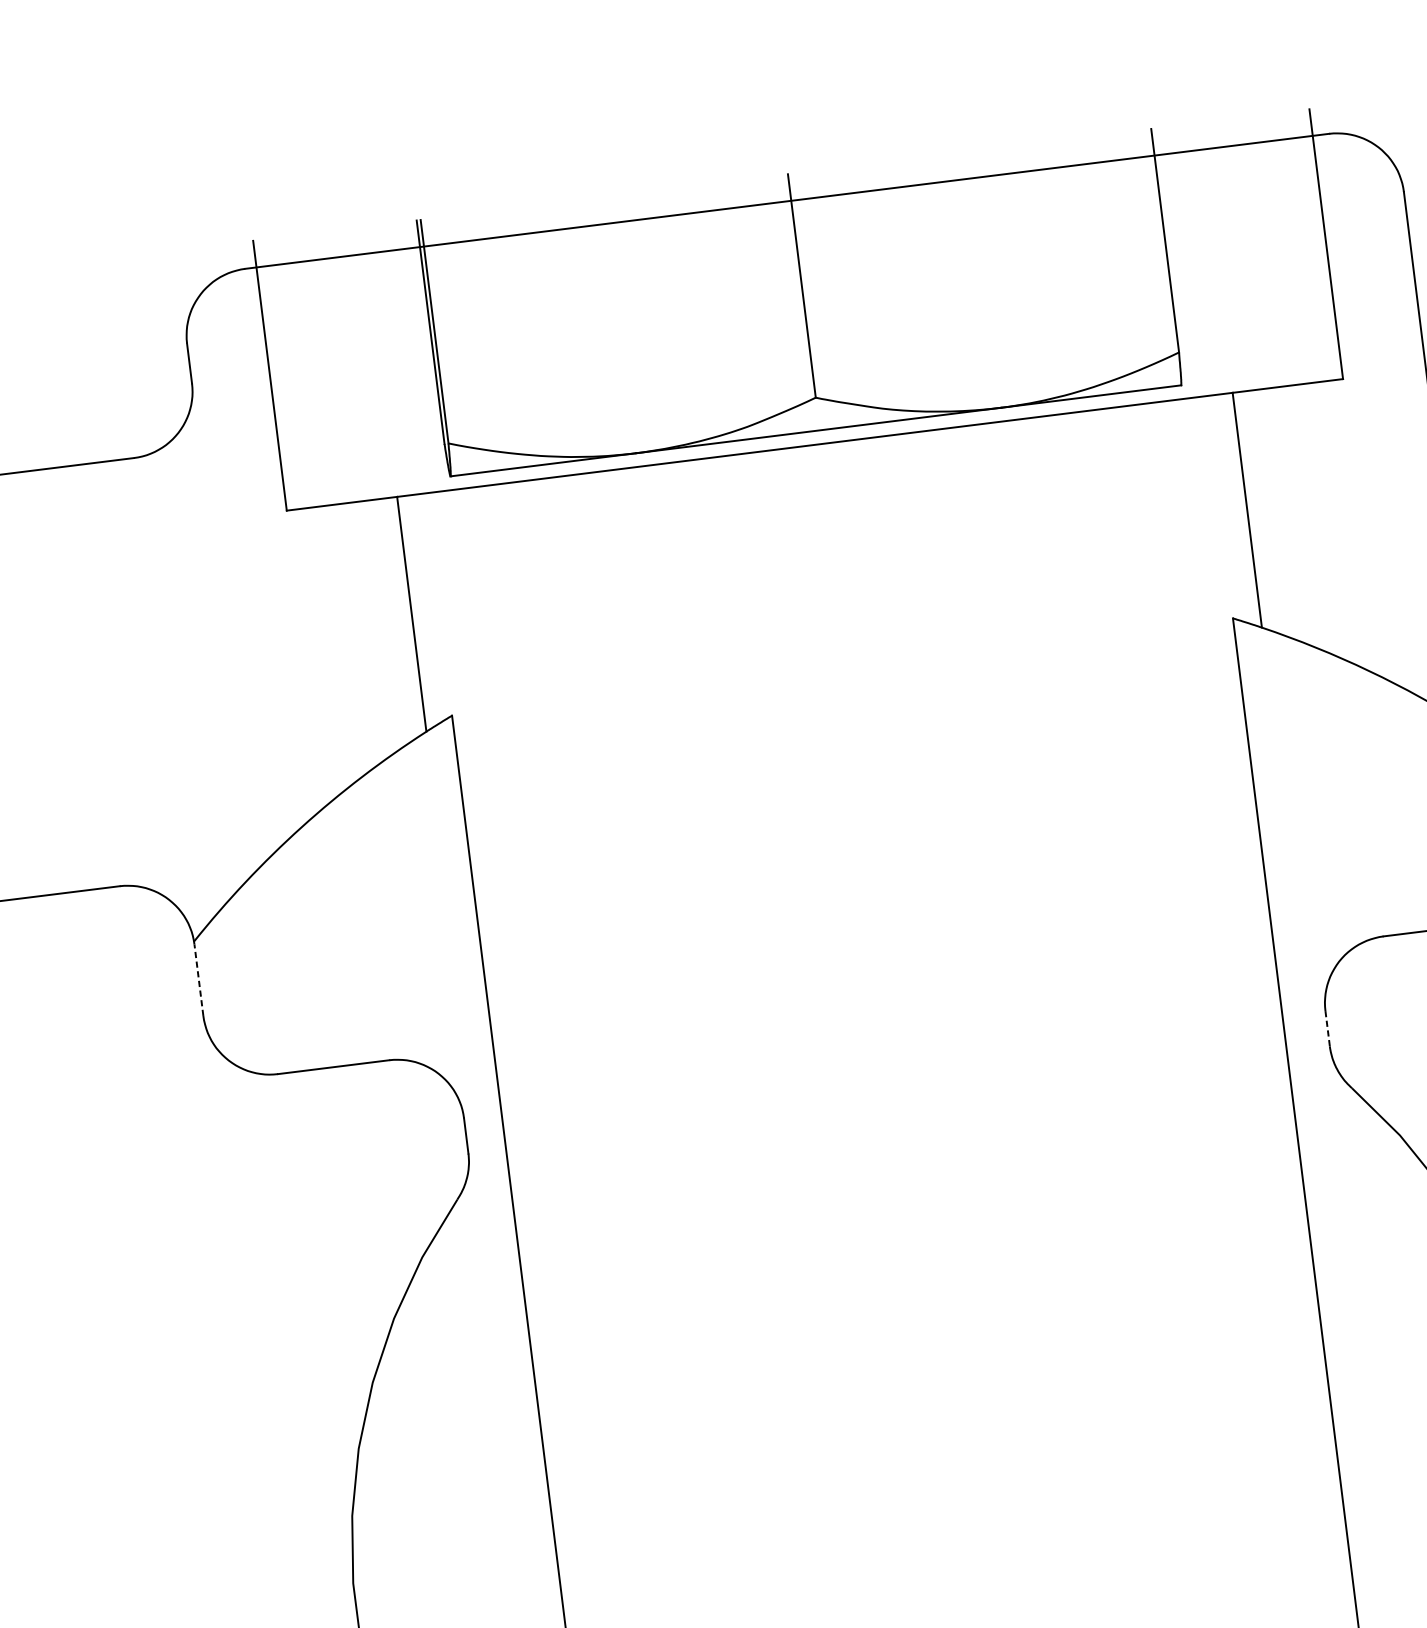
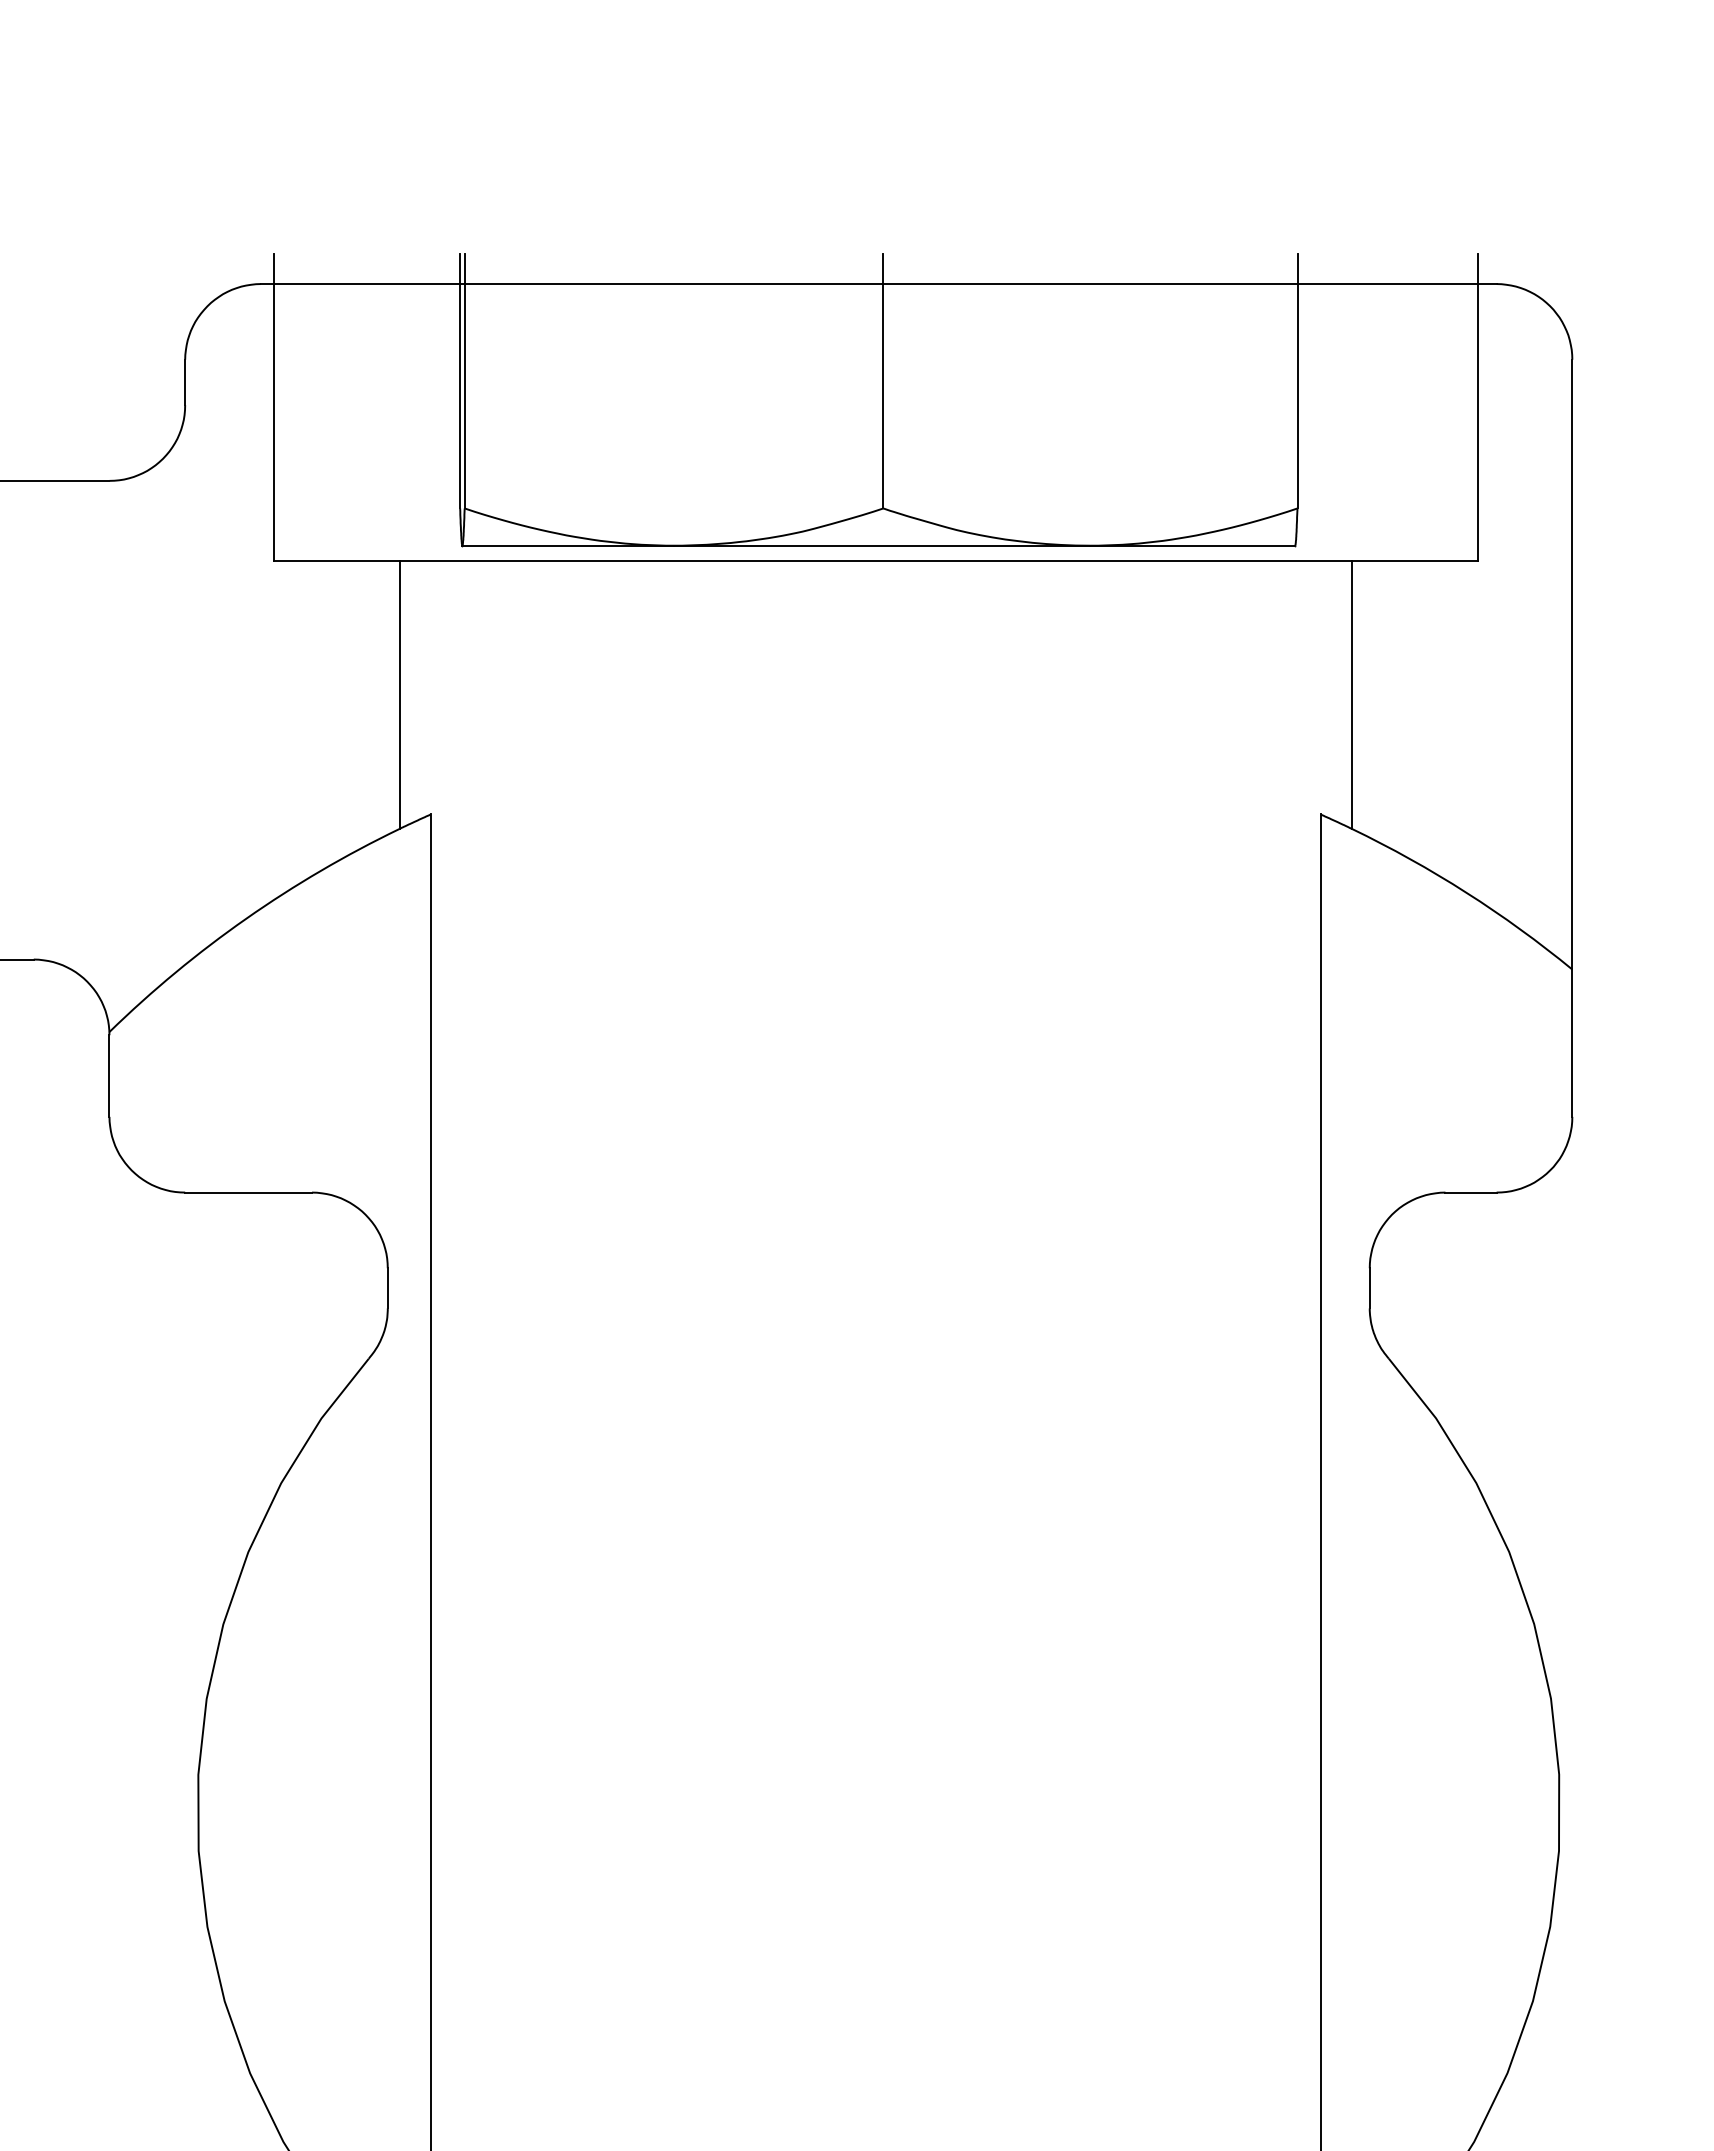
line: (198, 980) -> (109, 1076), dashed -> solid
line: (1327, 1028) -> (1369, 1288), dashed -> solid

